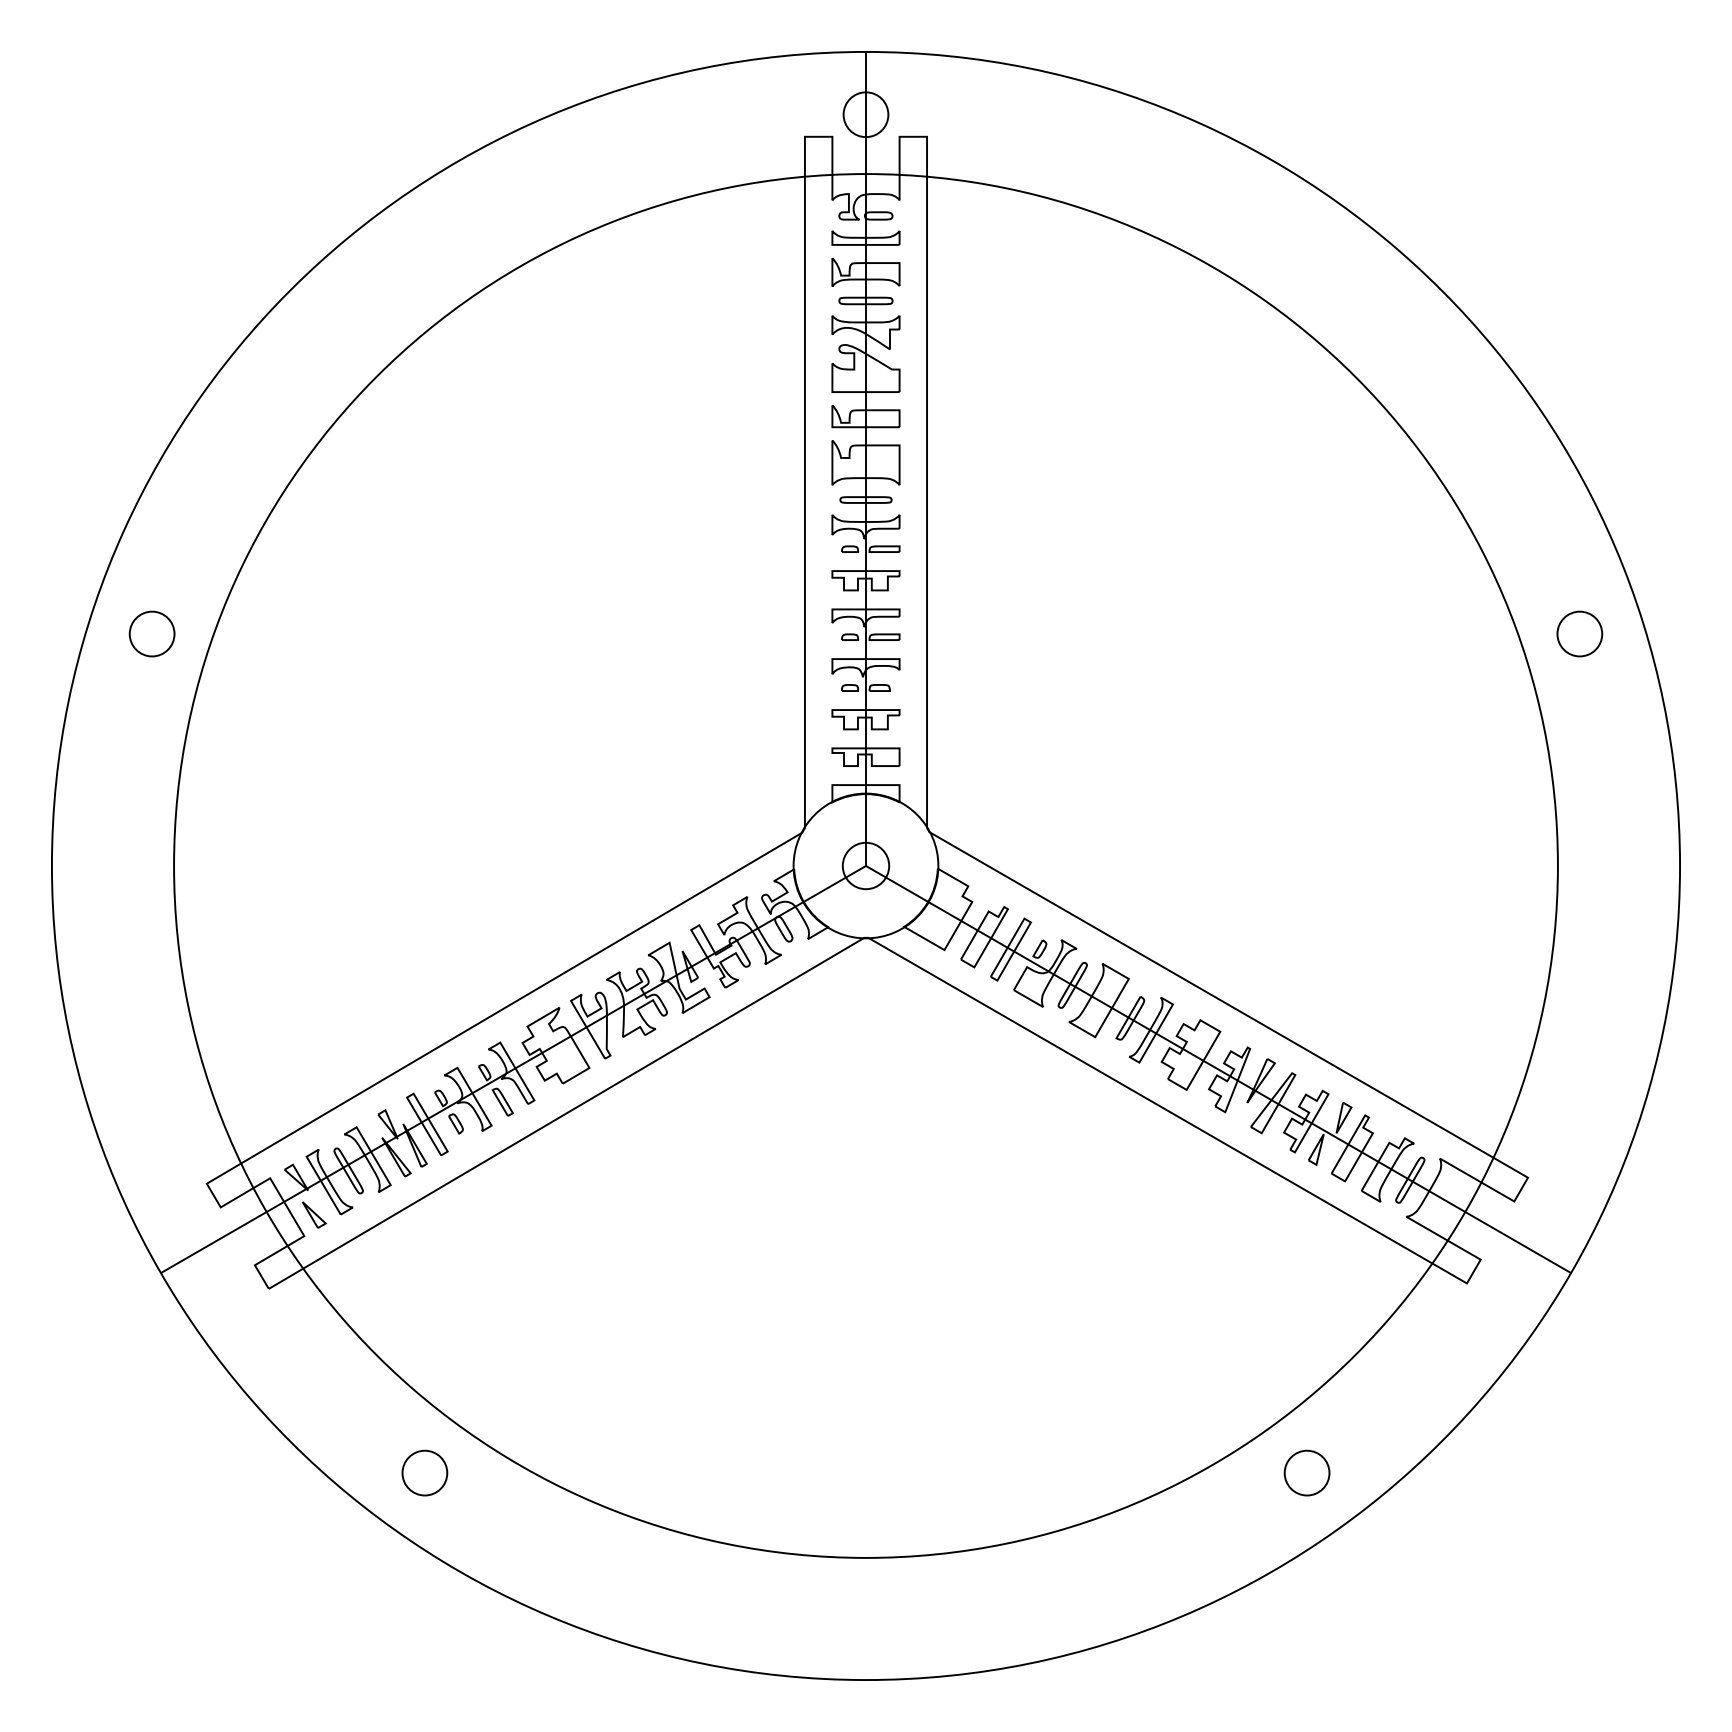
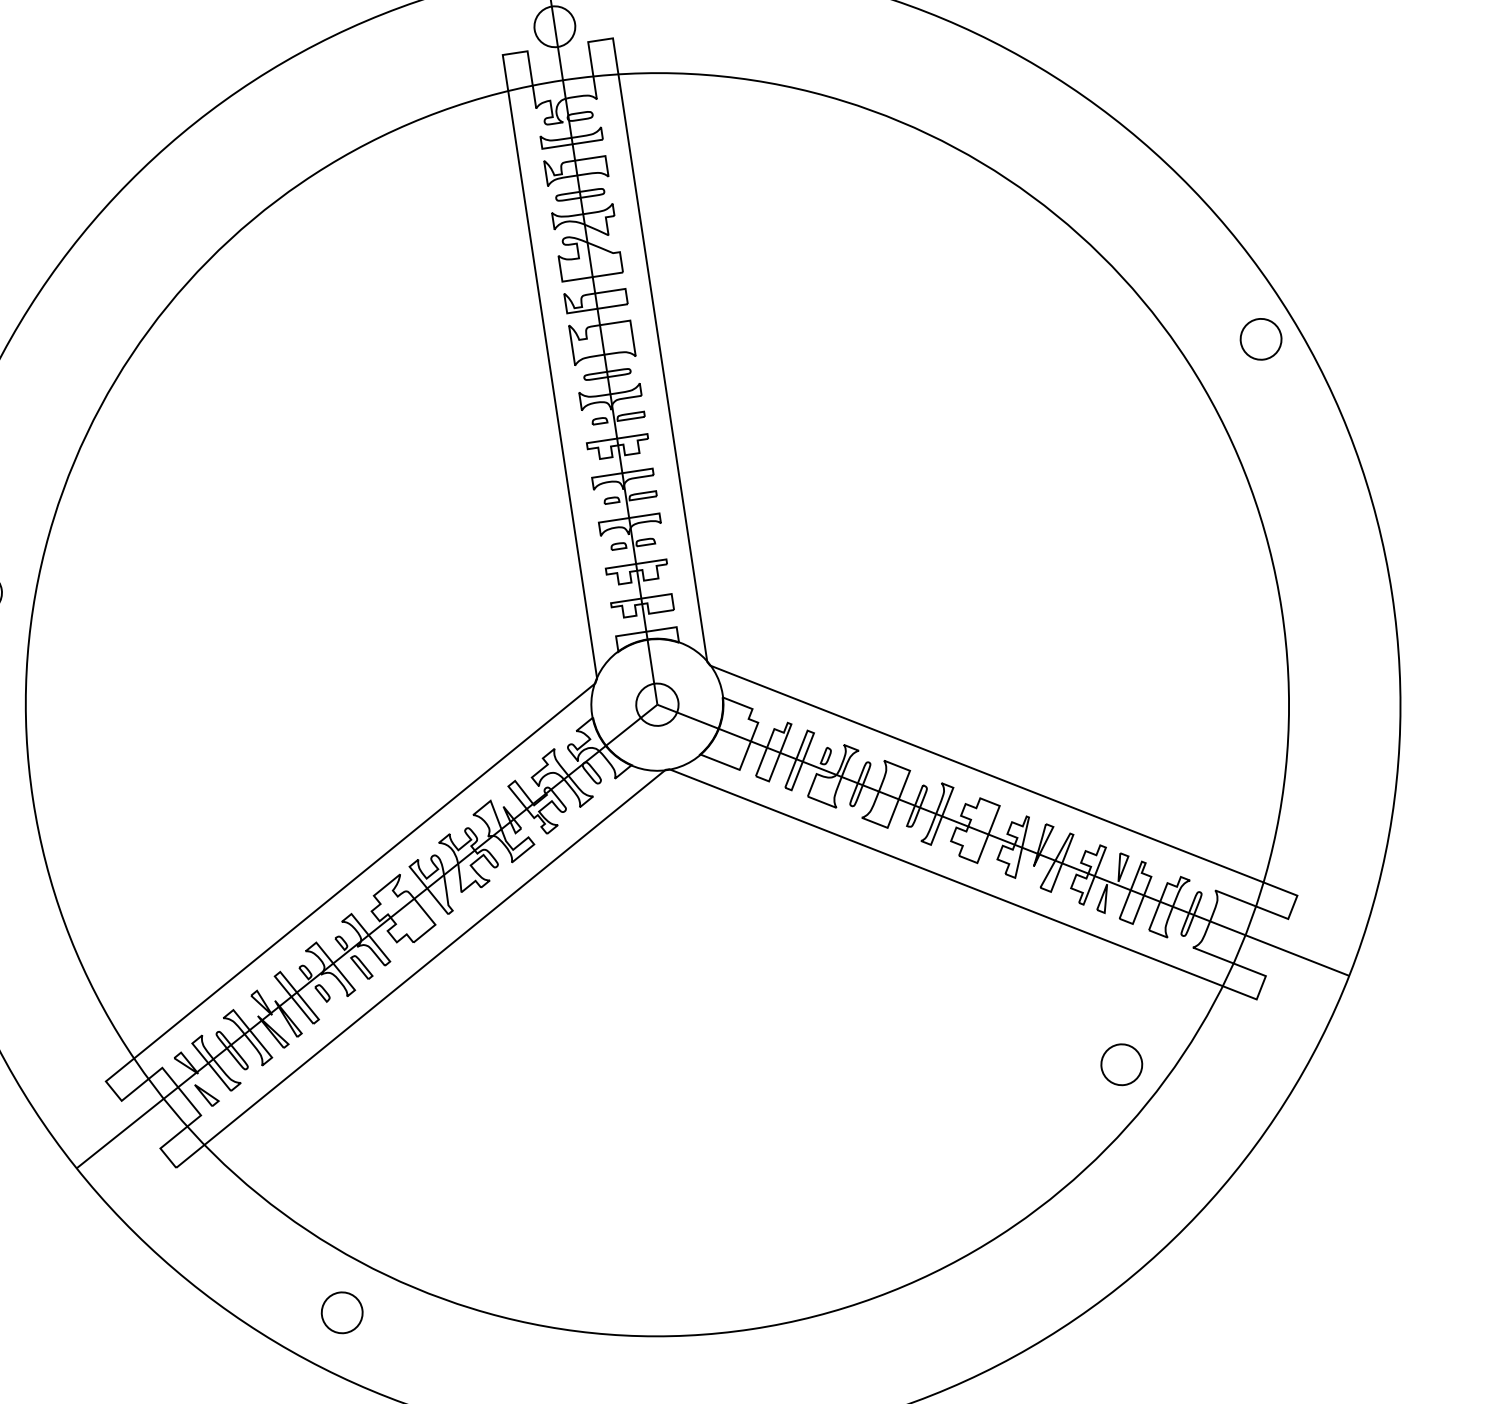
part: (1579, 633) -> (1260, 338), moved
part: (1306, 1472) -> (1121, 1064), moved

